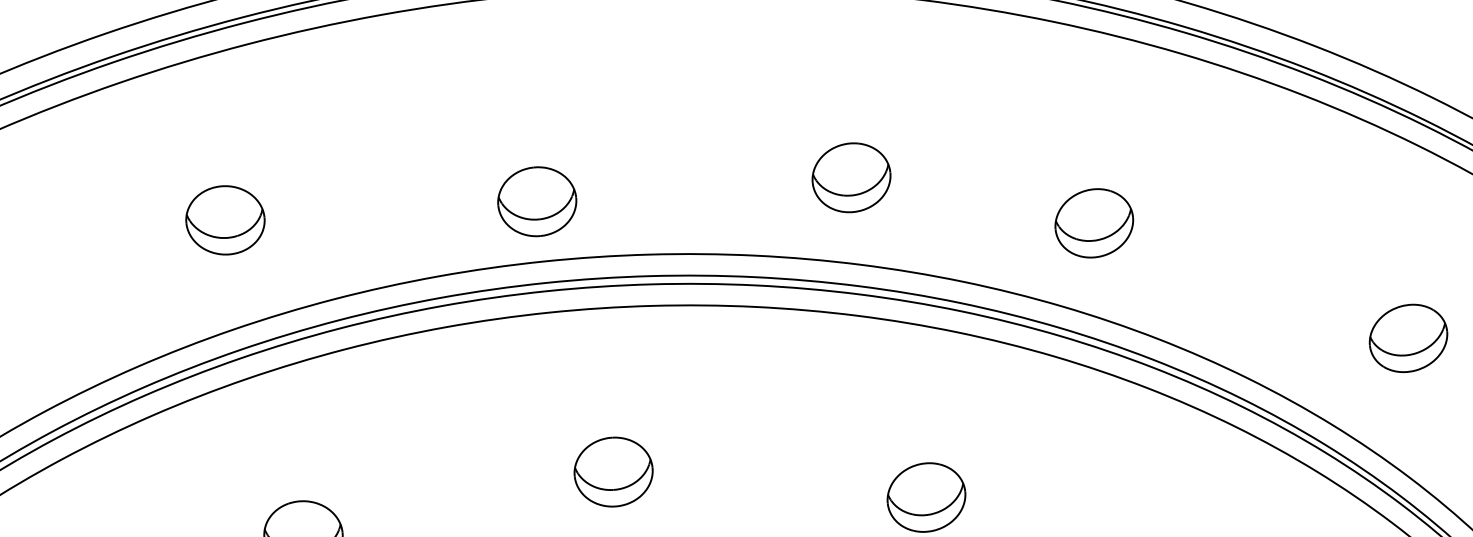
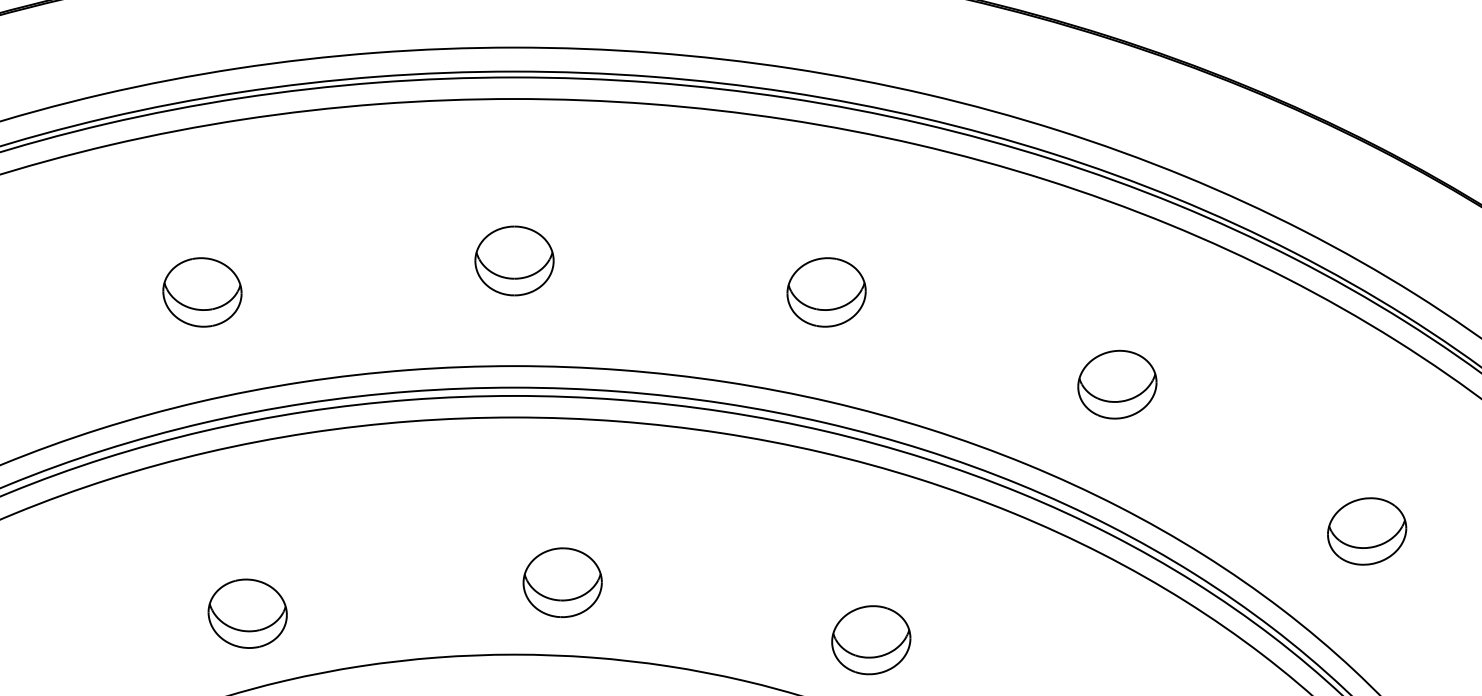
part: (851, 177) -> (826, 292), moved
part: (537, 201) -> (514, 260), moved
part: (1094, 223) -> (1117, 384), moved

